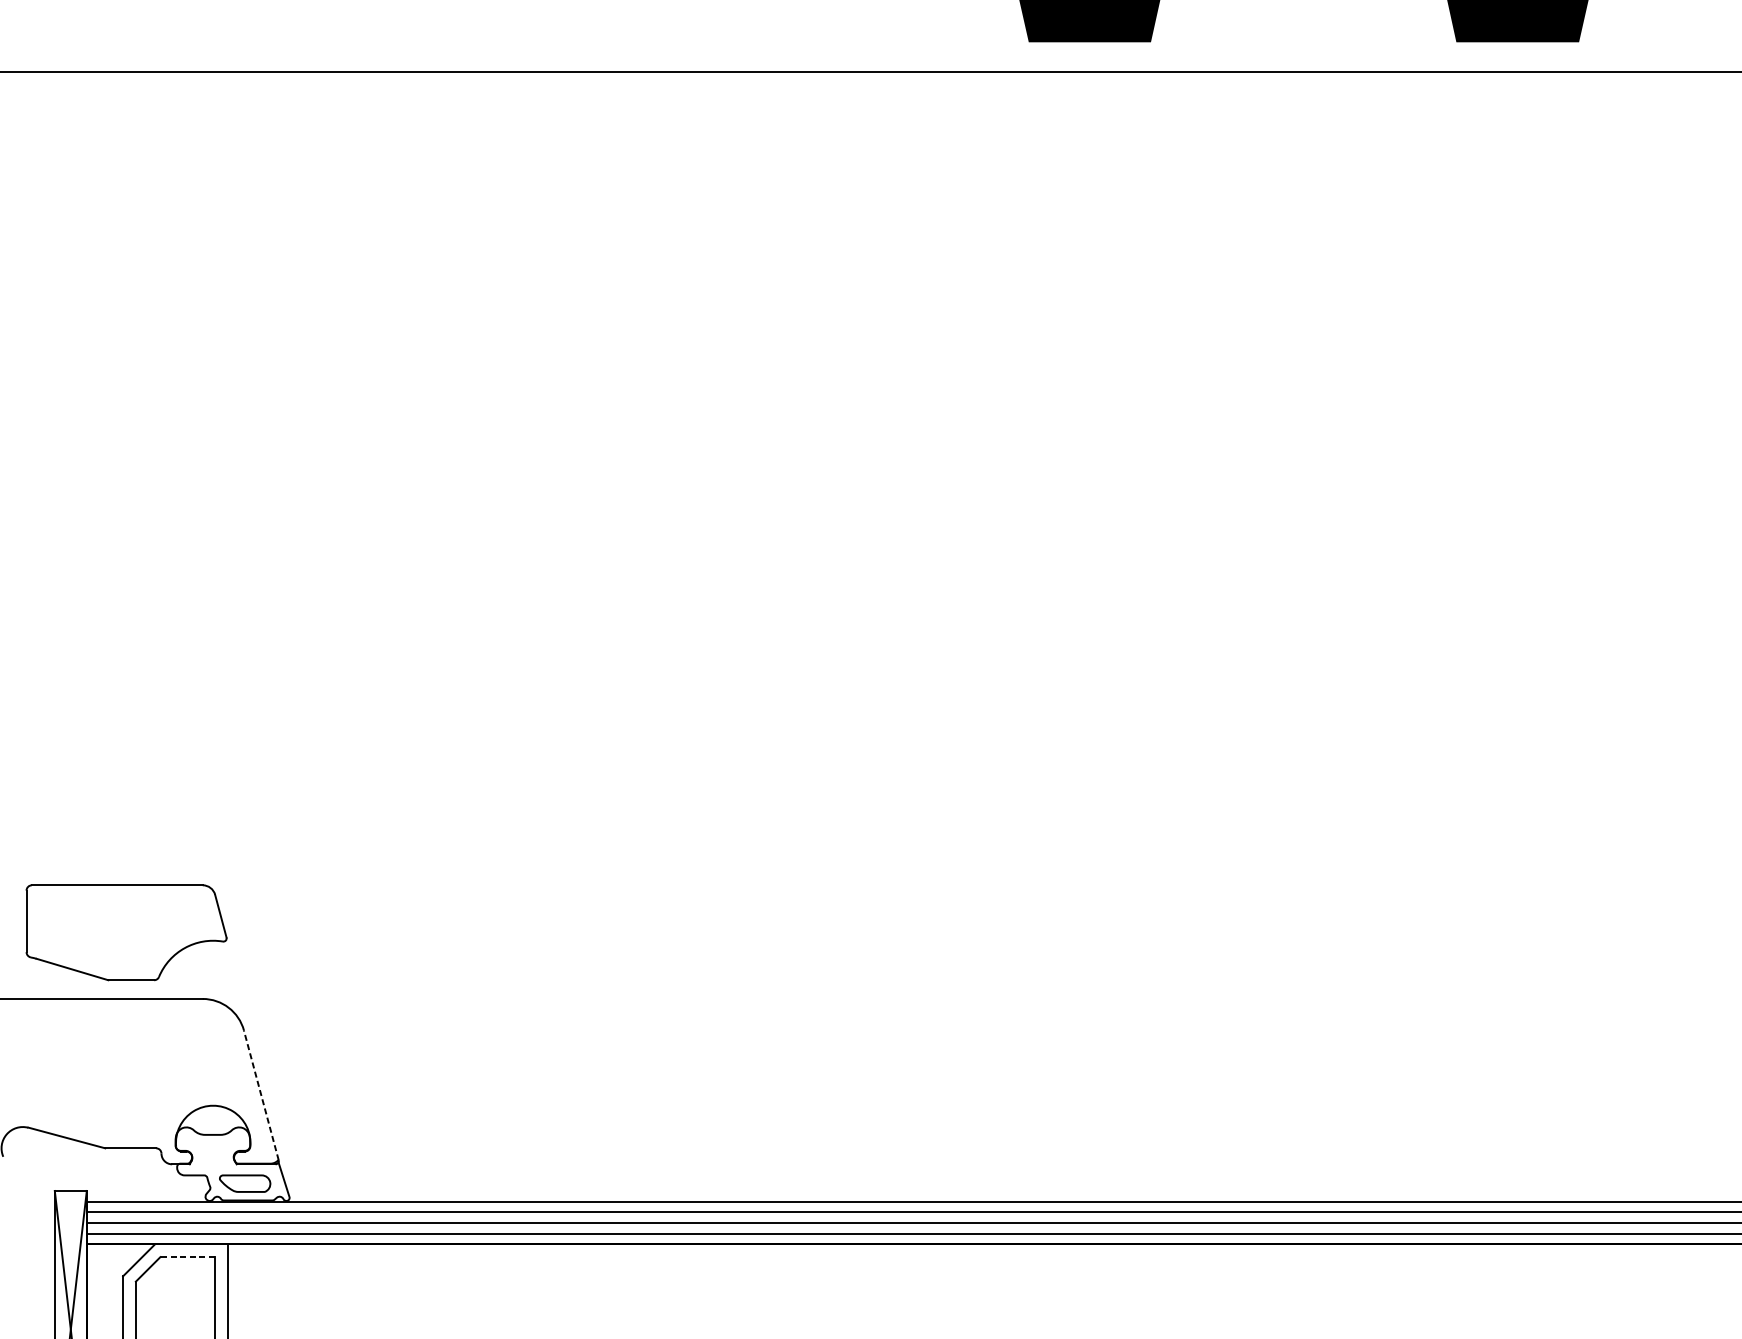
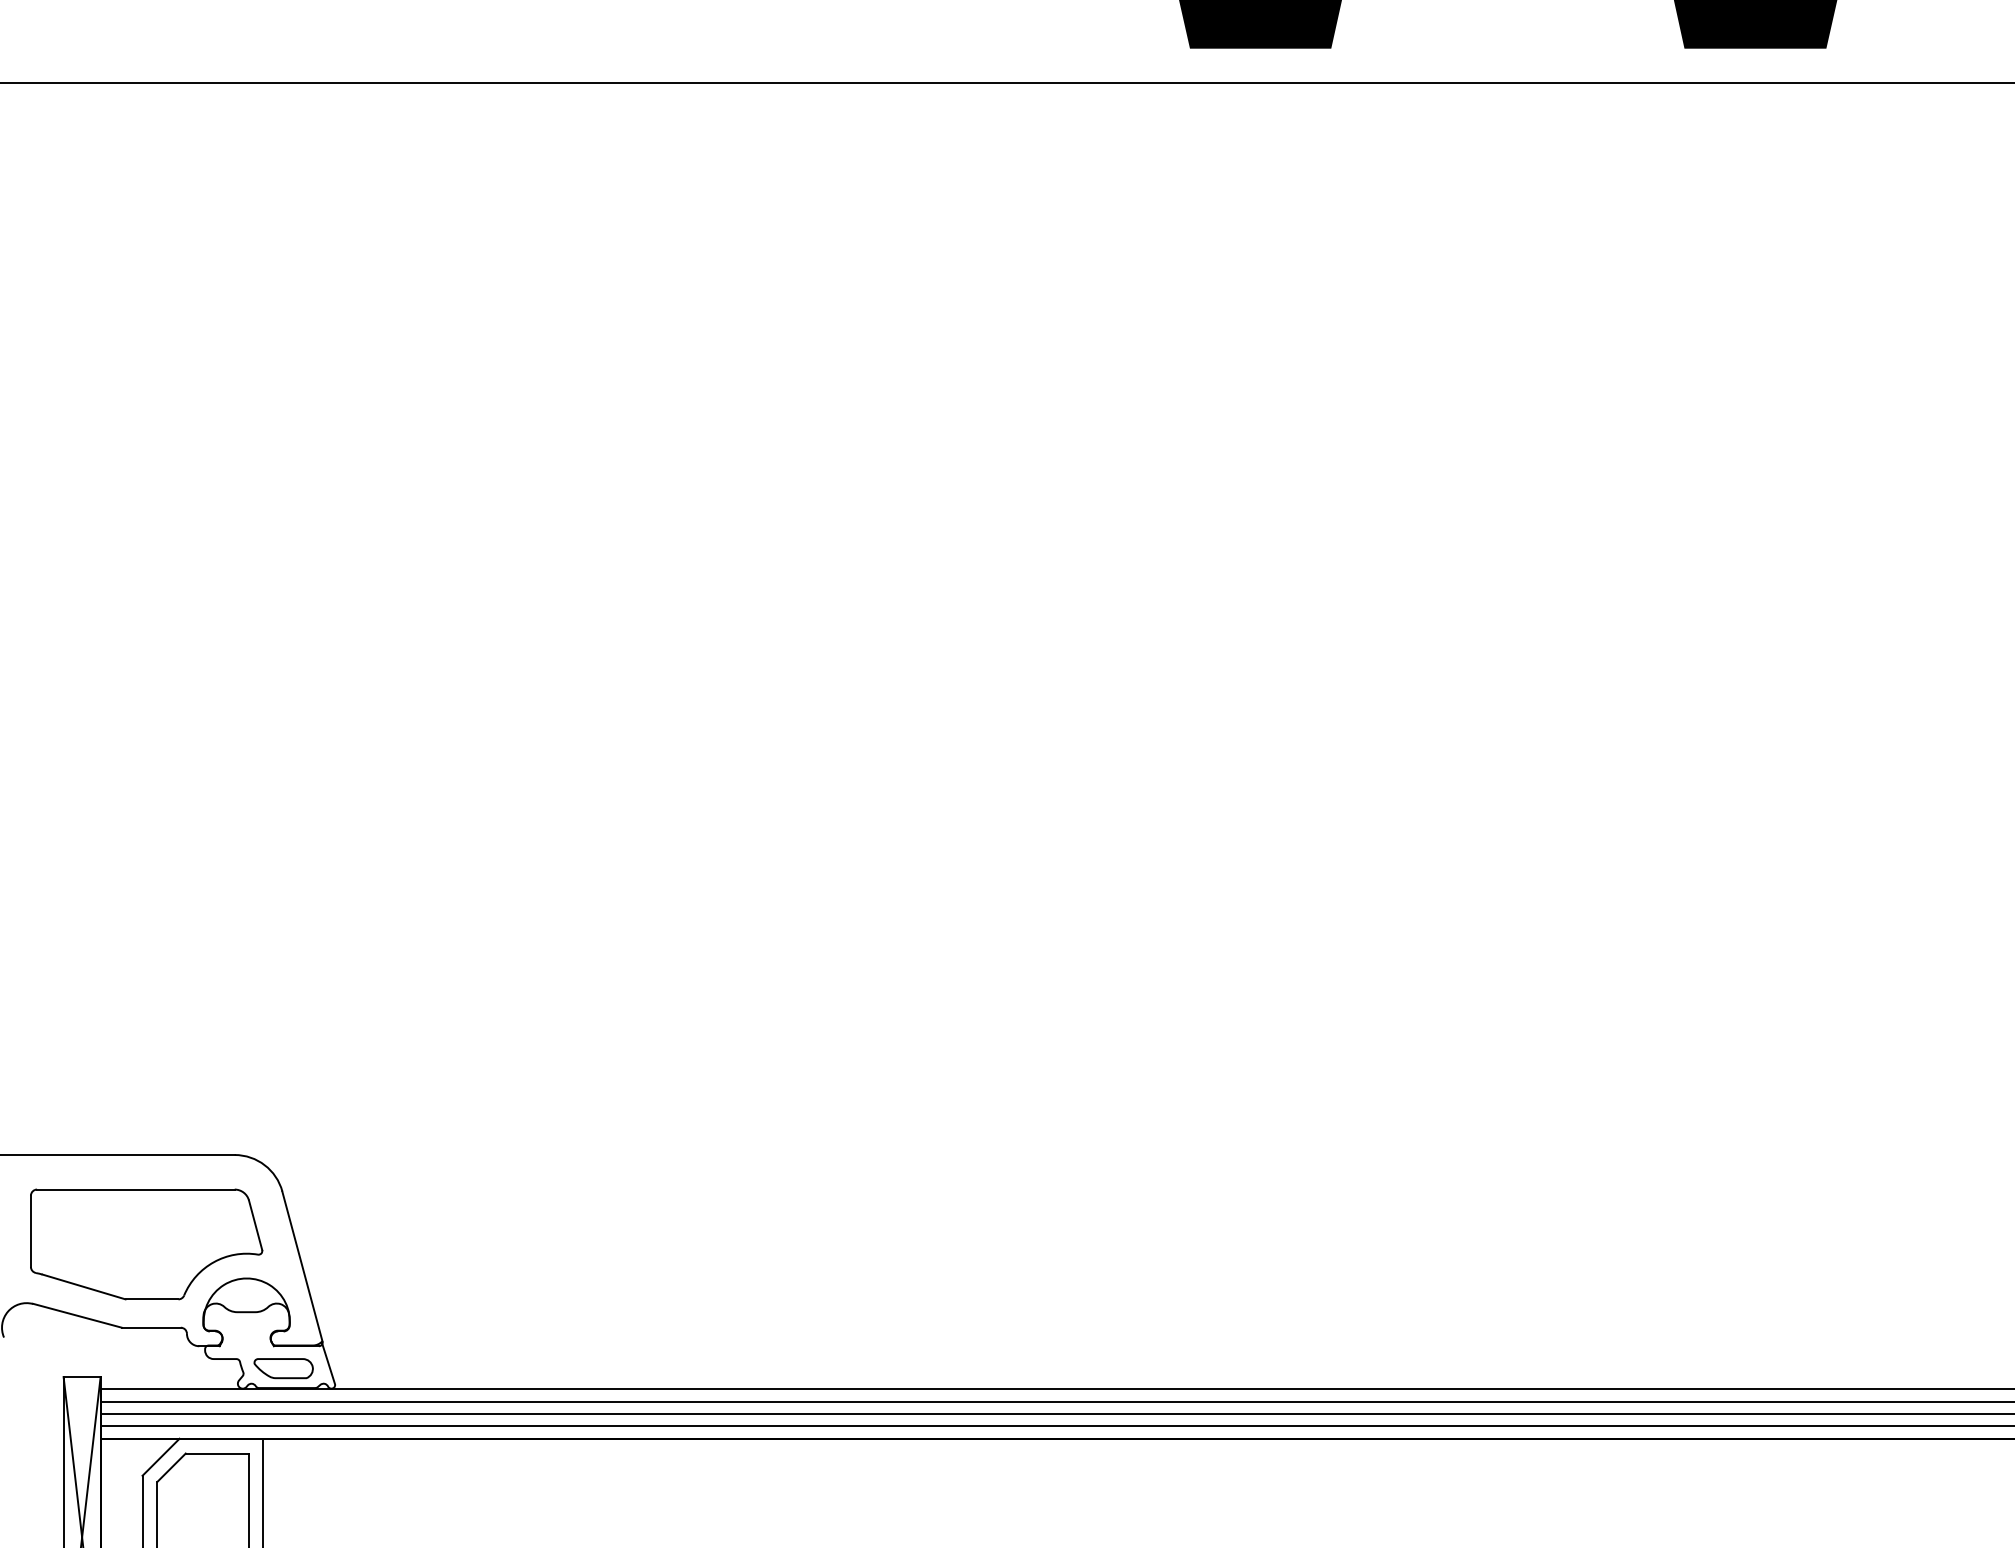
part: (126, 932) -> (146, 1244), moved
line: (261, 1095) -> (302, 1266), dashed -> solid
line: (187, 1257) -> (216, 1453), dashed -> solid

